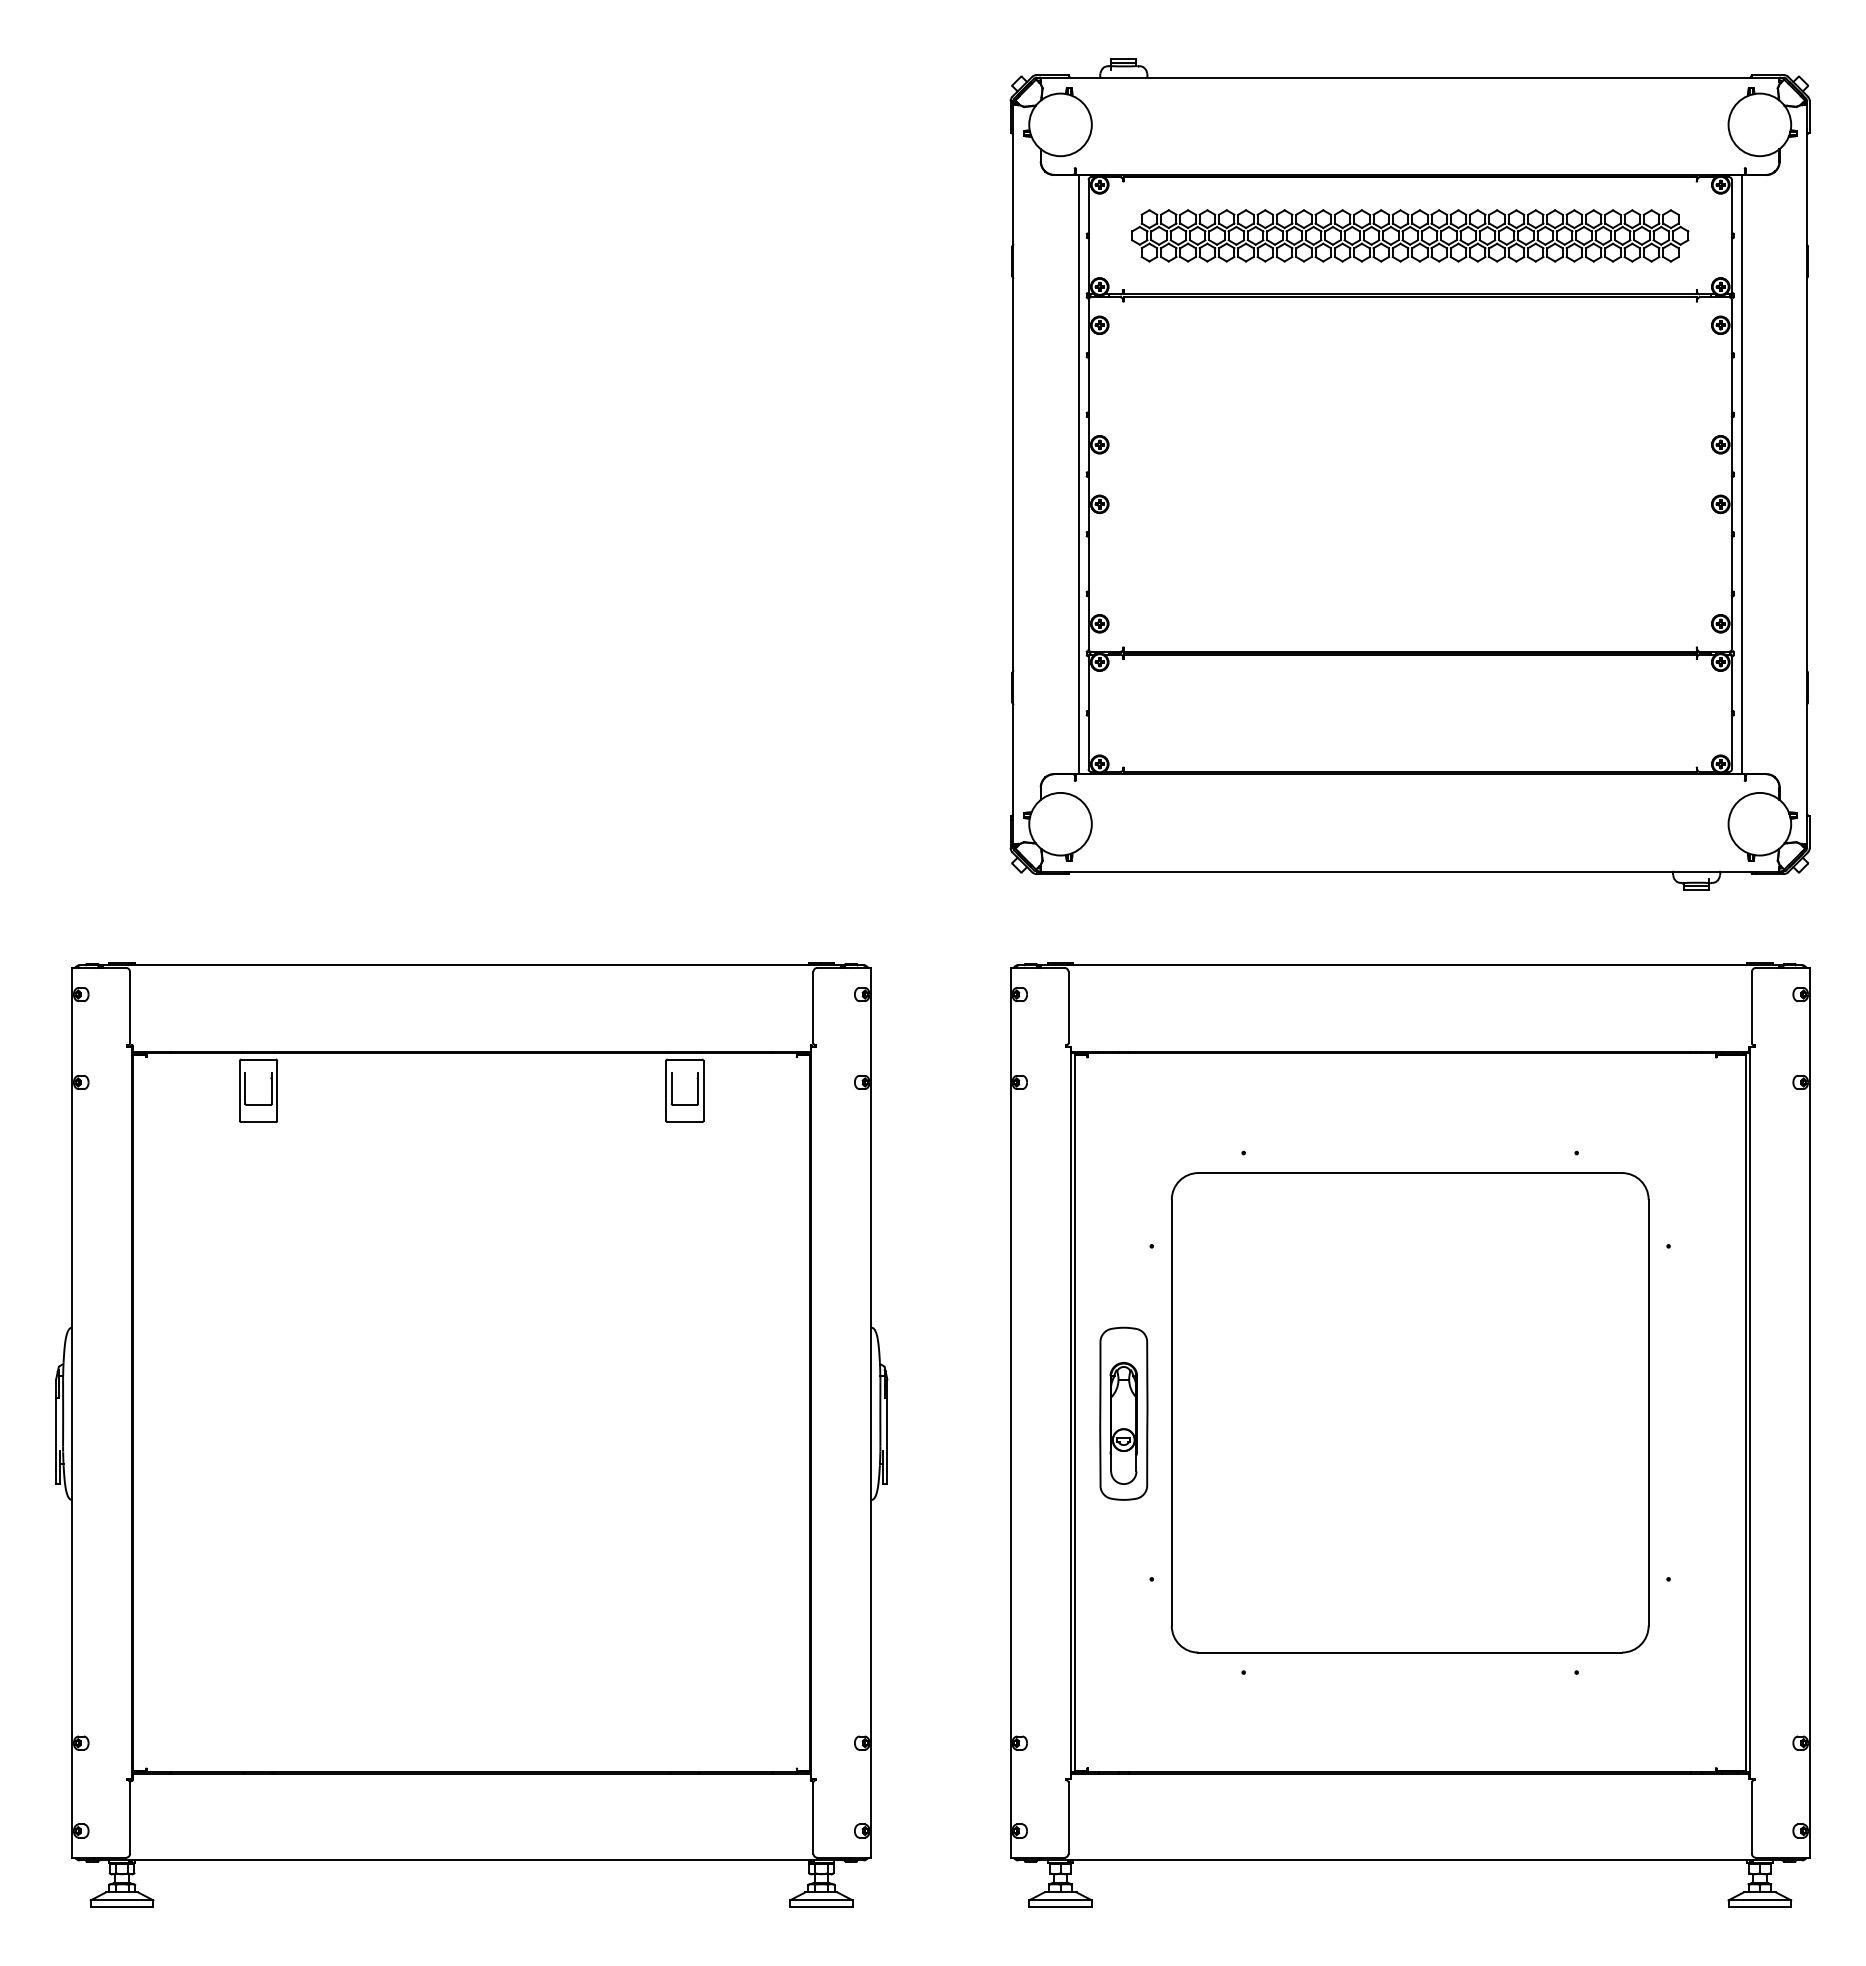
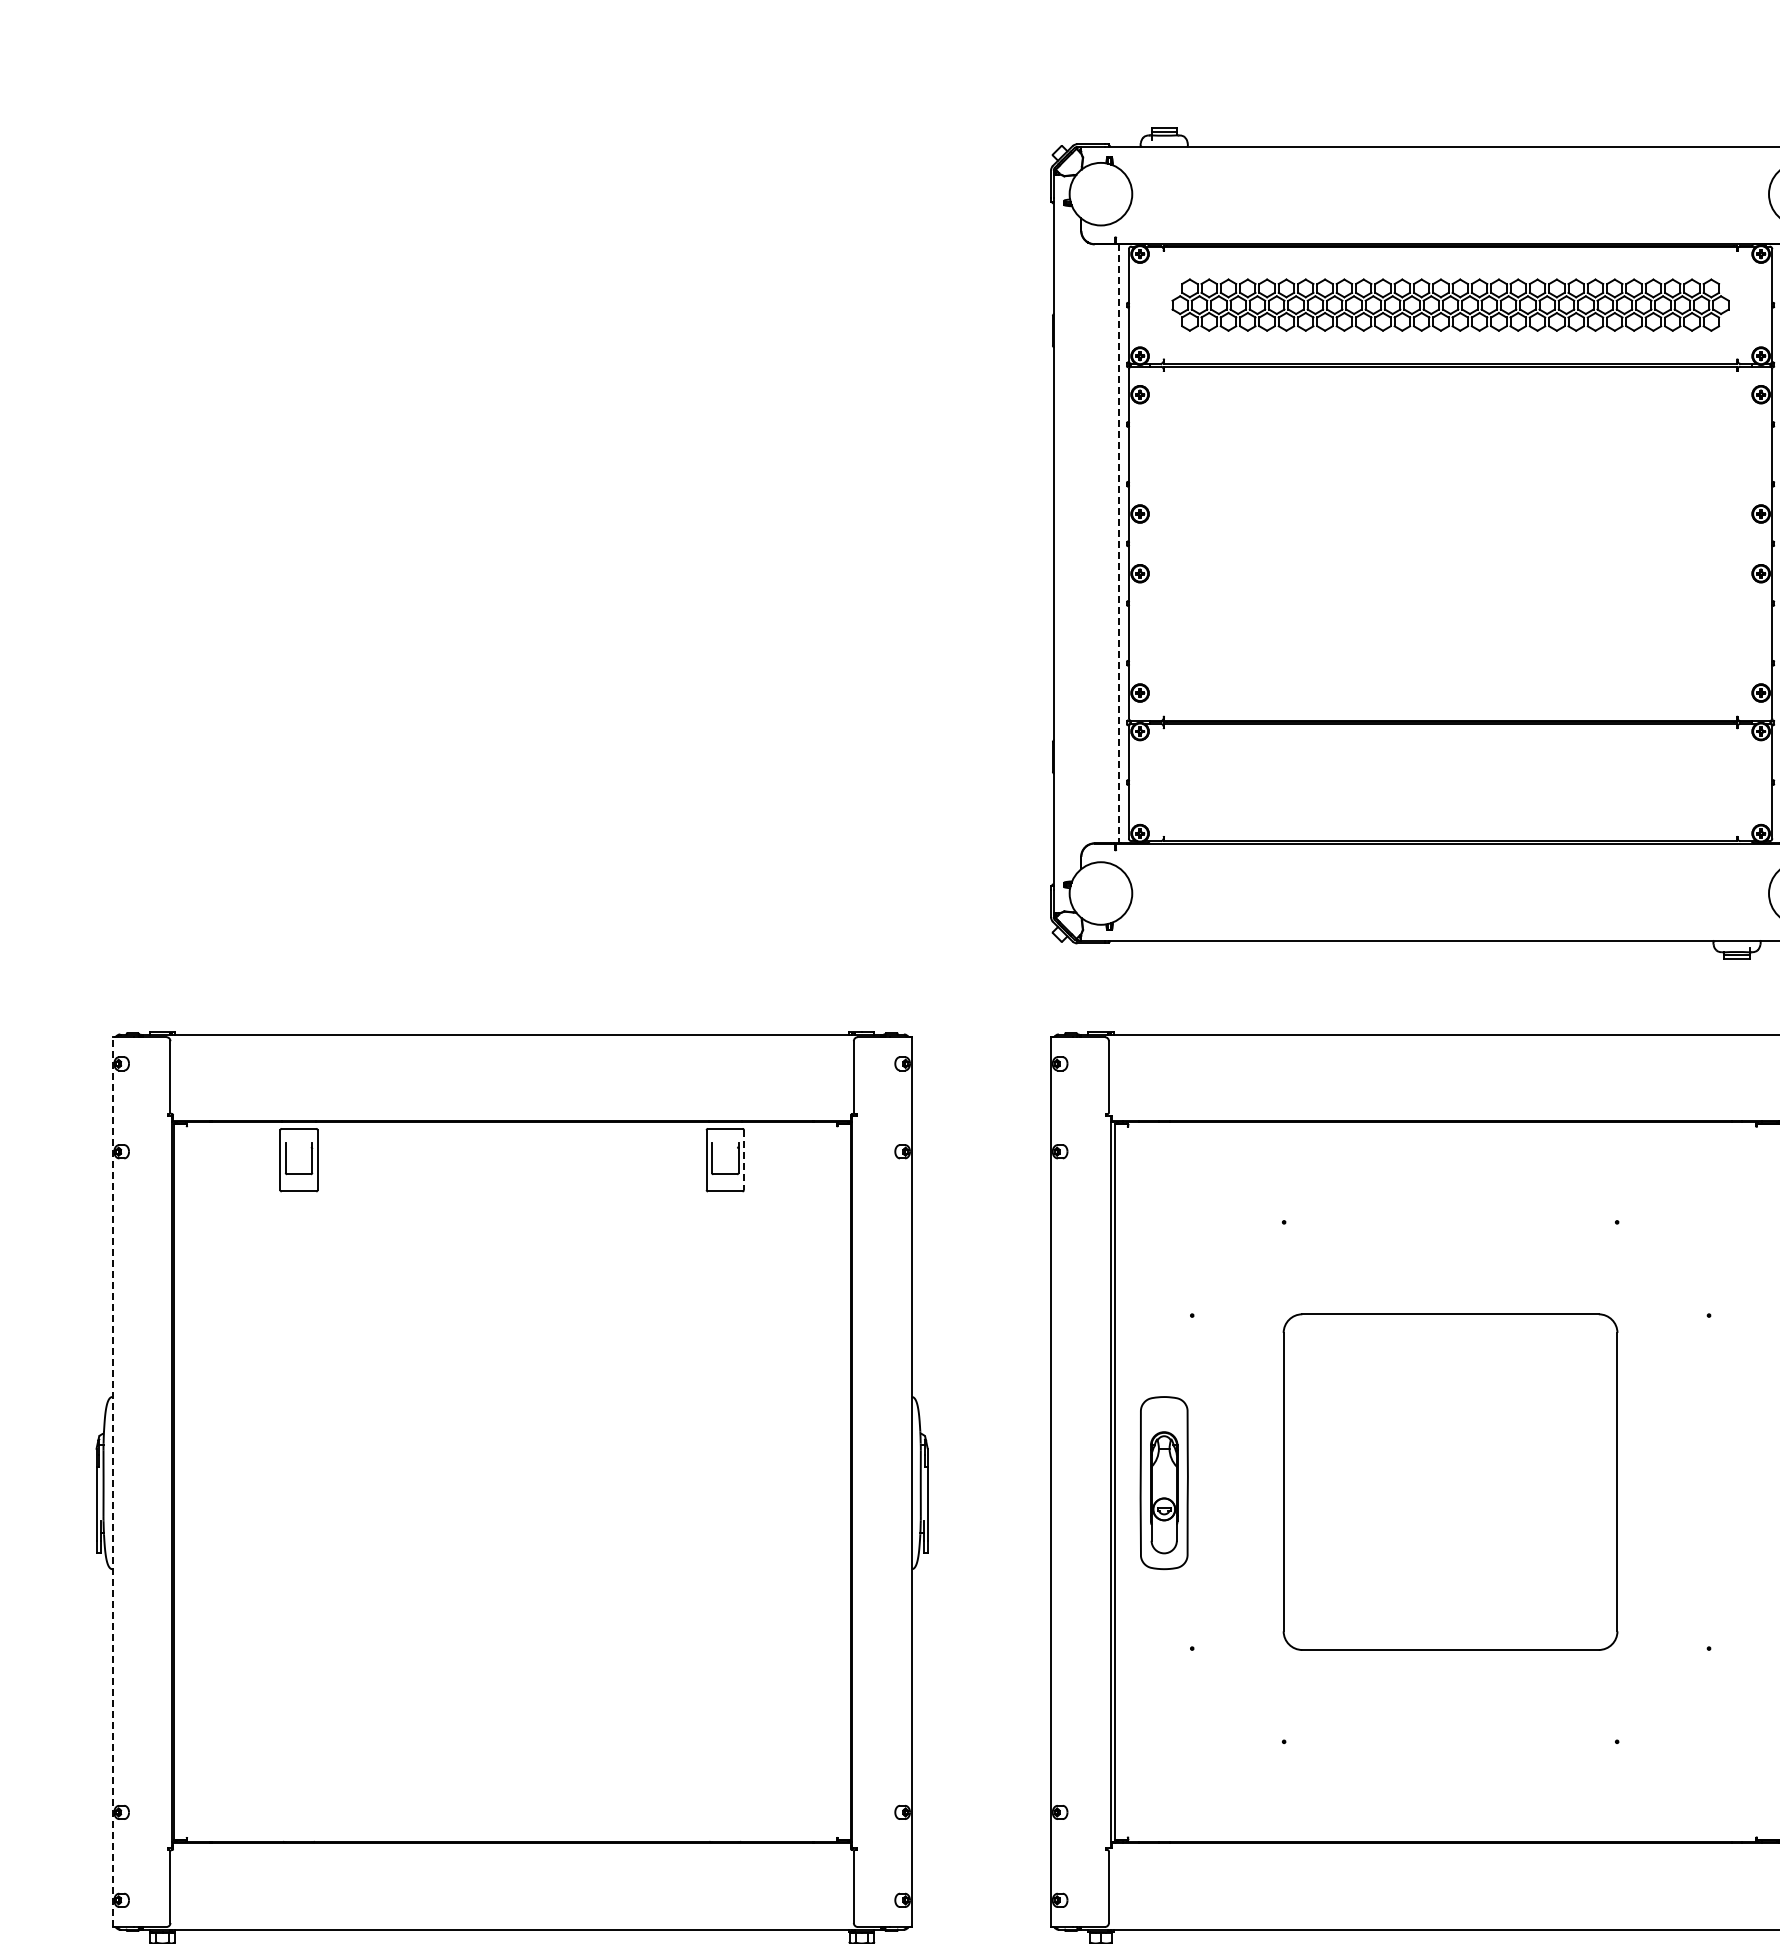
line: (1078, 475) -> (1118, 544), solid -> dashed
line: (703, 1090) -> (743, 1159), solid -> dashed
line: (72, 1412) -> (112, 1481), solid -> dashed
part: (1409, 1412) -> (1449, 1481), size x0.7

